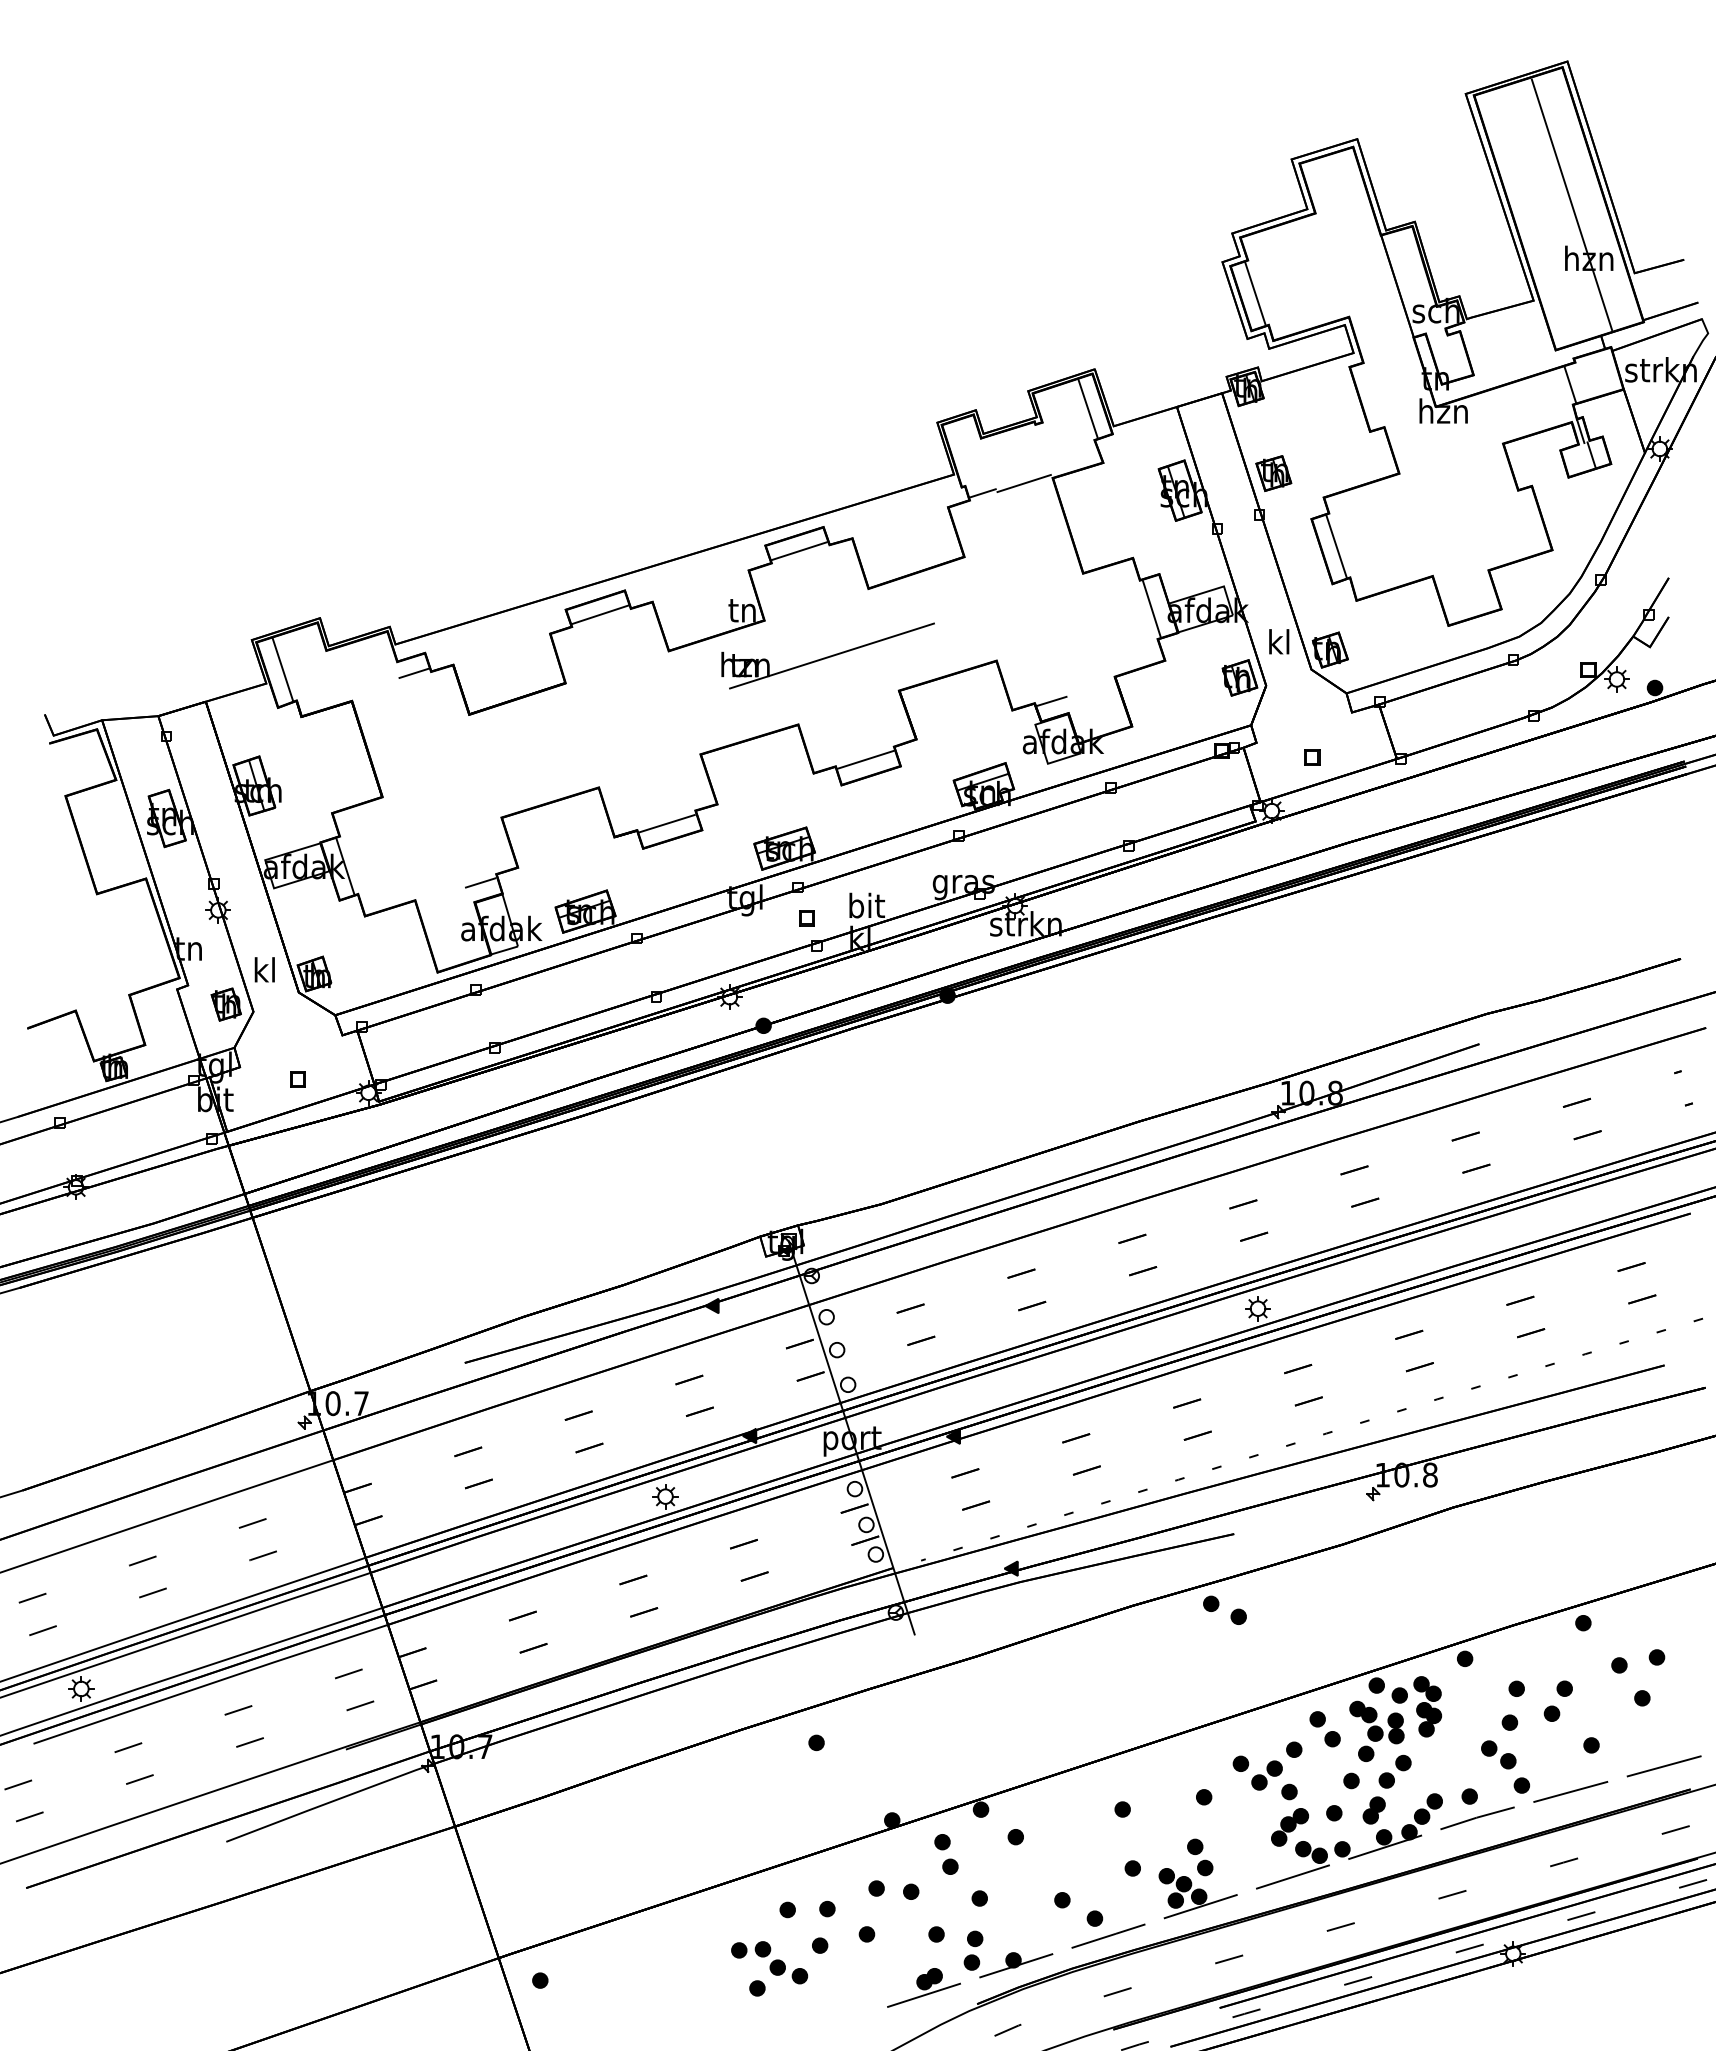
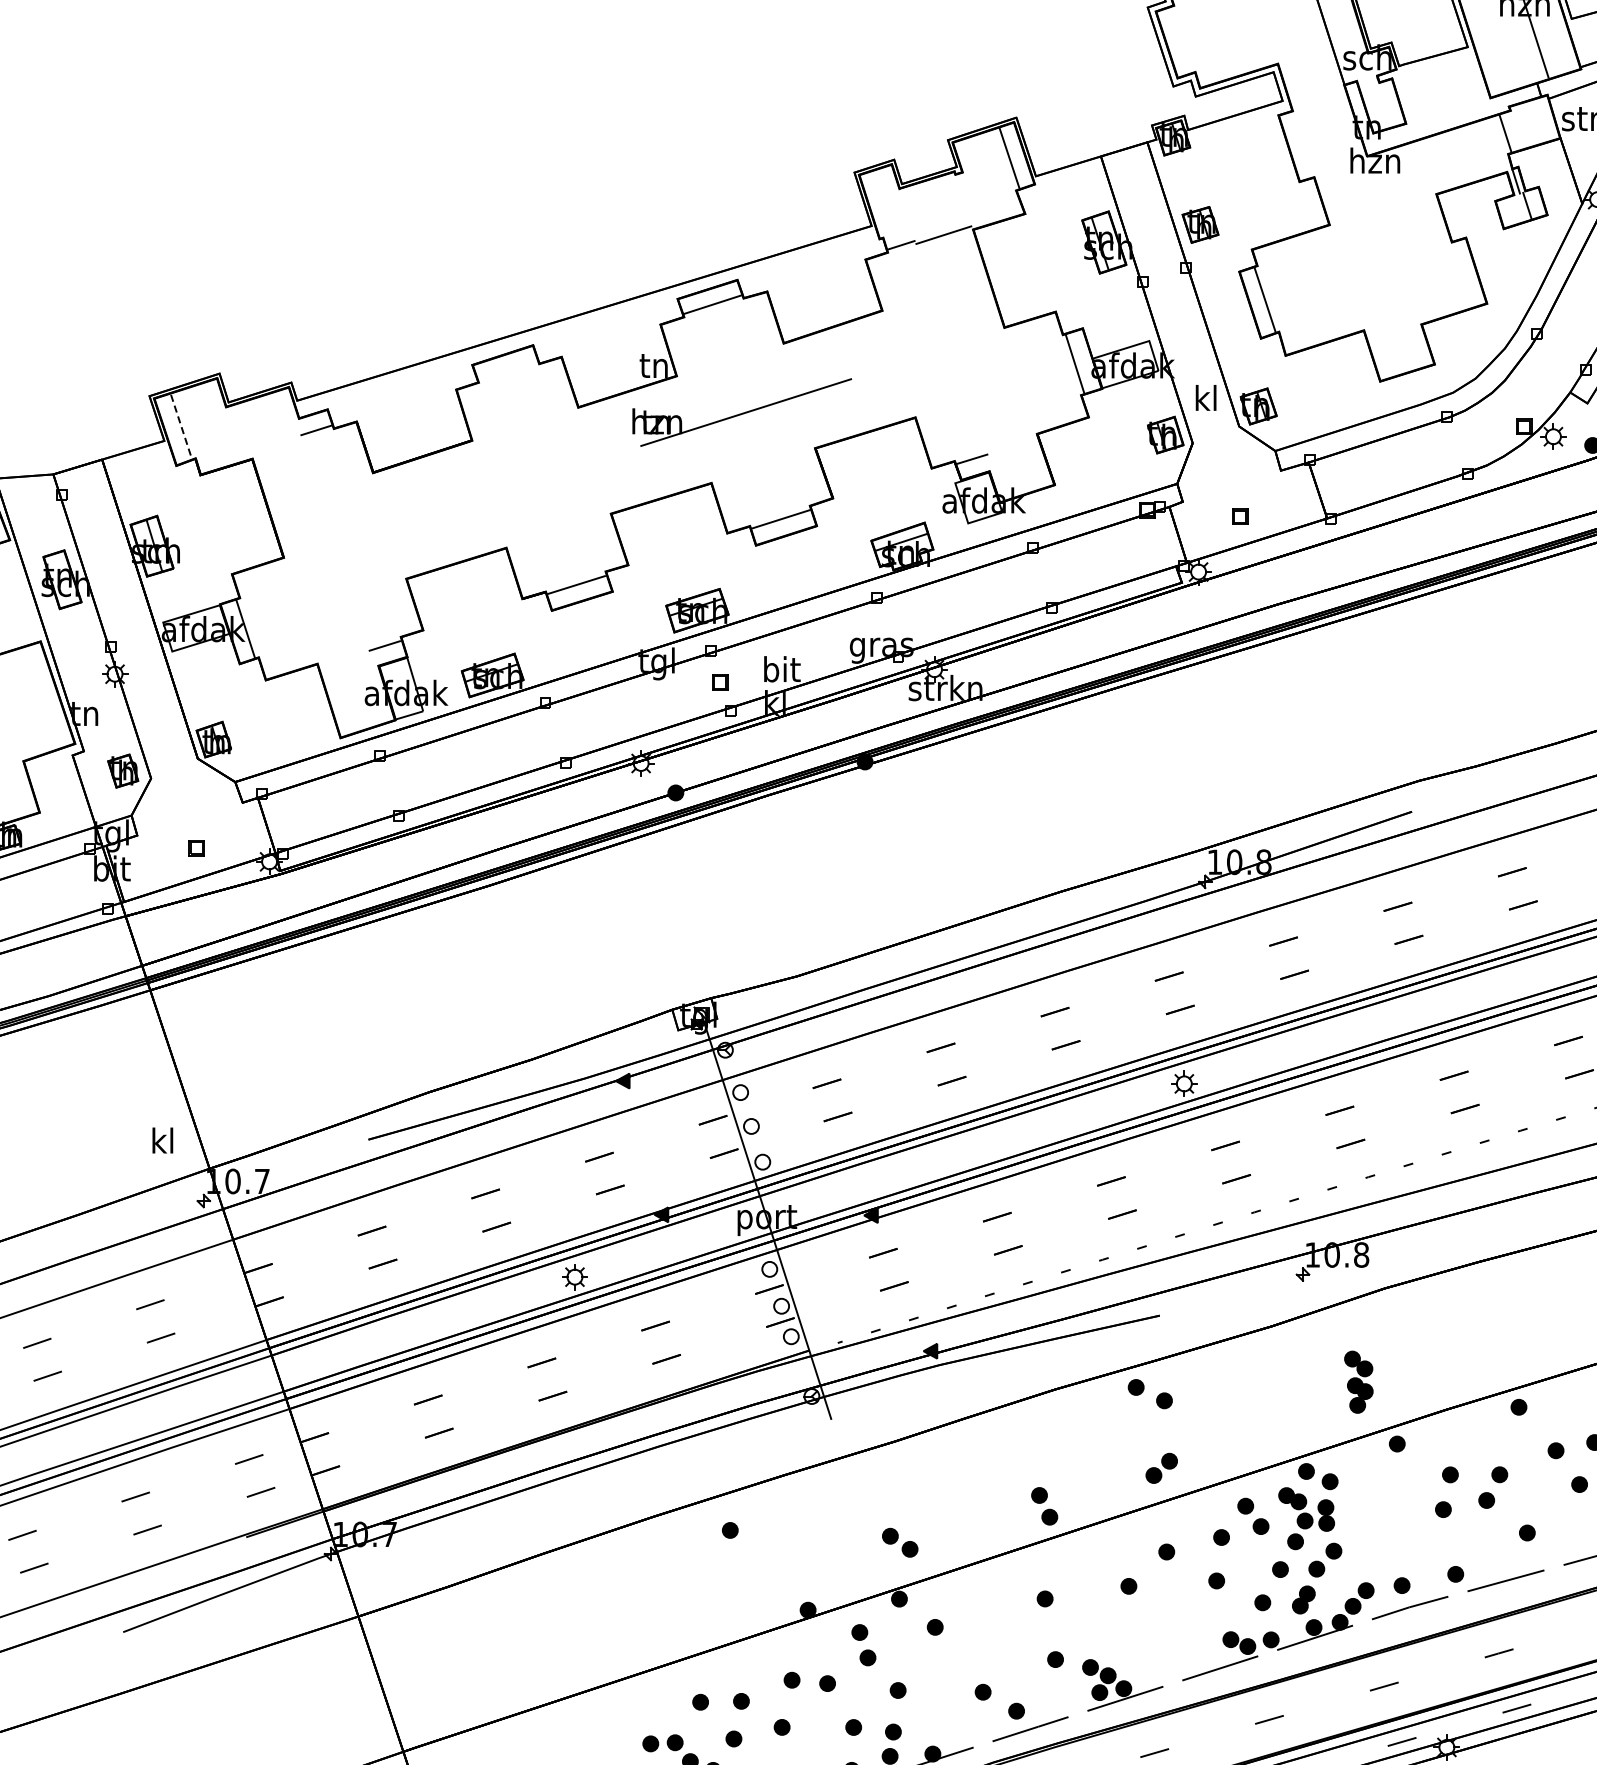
line: (1255, 293) -> (1181, 39), removed
line: (600, 614) -> (508, 369), removed
line: (282, 669) -> (180, 426), solid -> dashed
text: (264, 969) -> (162, 1140), moved
part: (1427, 1706) -> (1358, 1381), moved
part: (1498, 1754) -> (899, 1542), moved
part: (1266, 1775) -> (1161, 1468), moved
part: (1290, 1827) -> (1217, 1617), removed
part: (1200, 1857) -> (1044, 1506), moved

